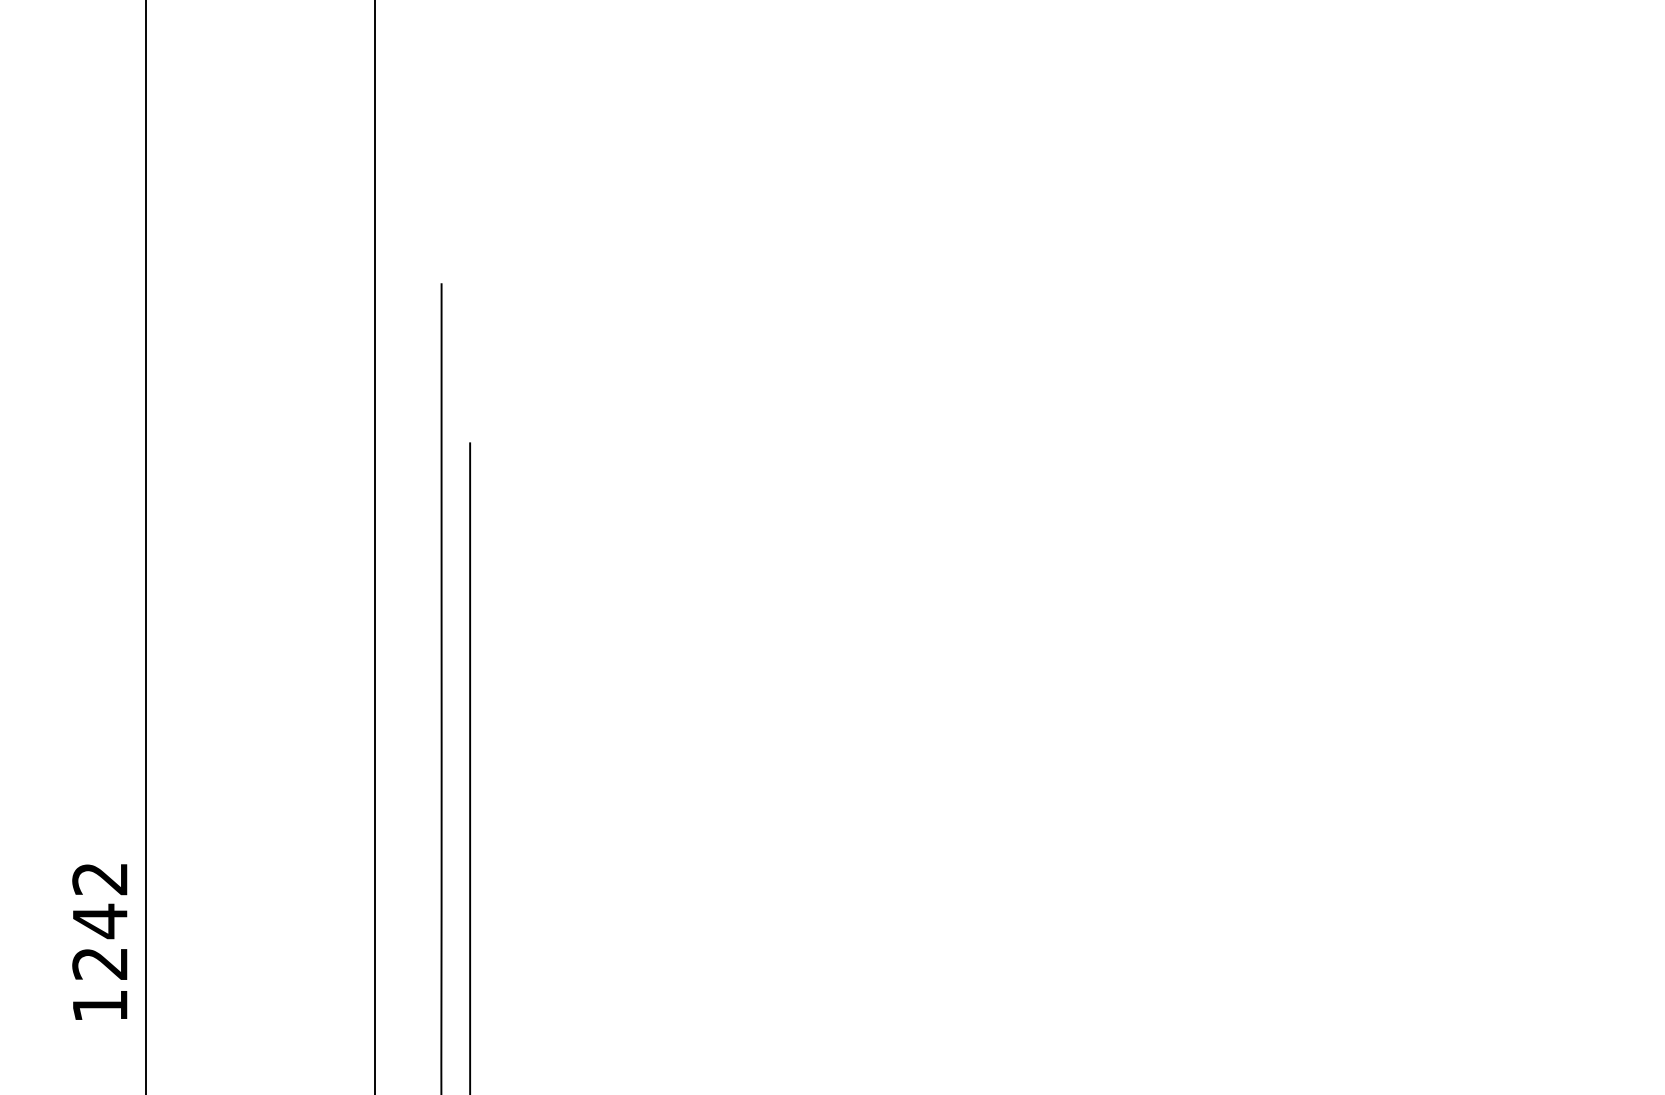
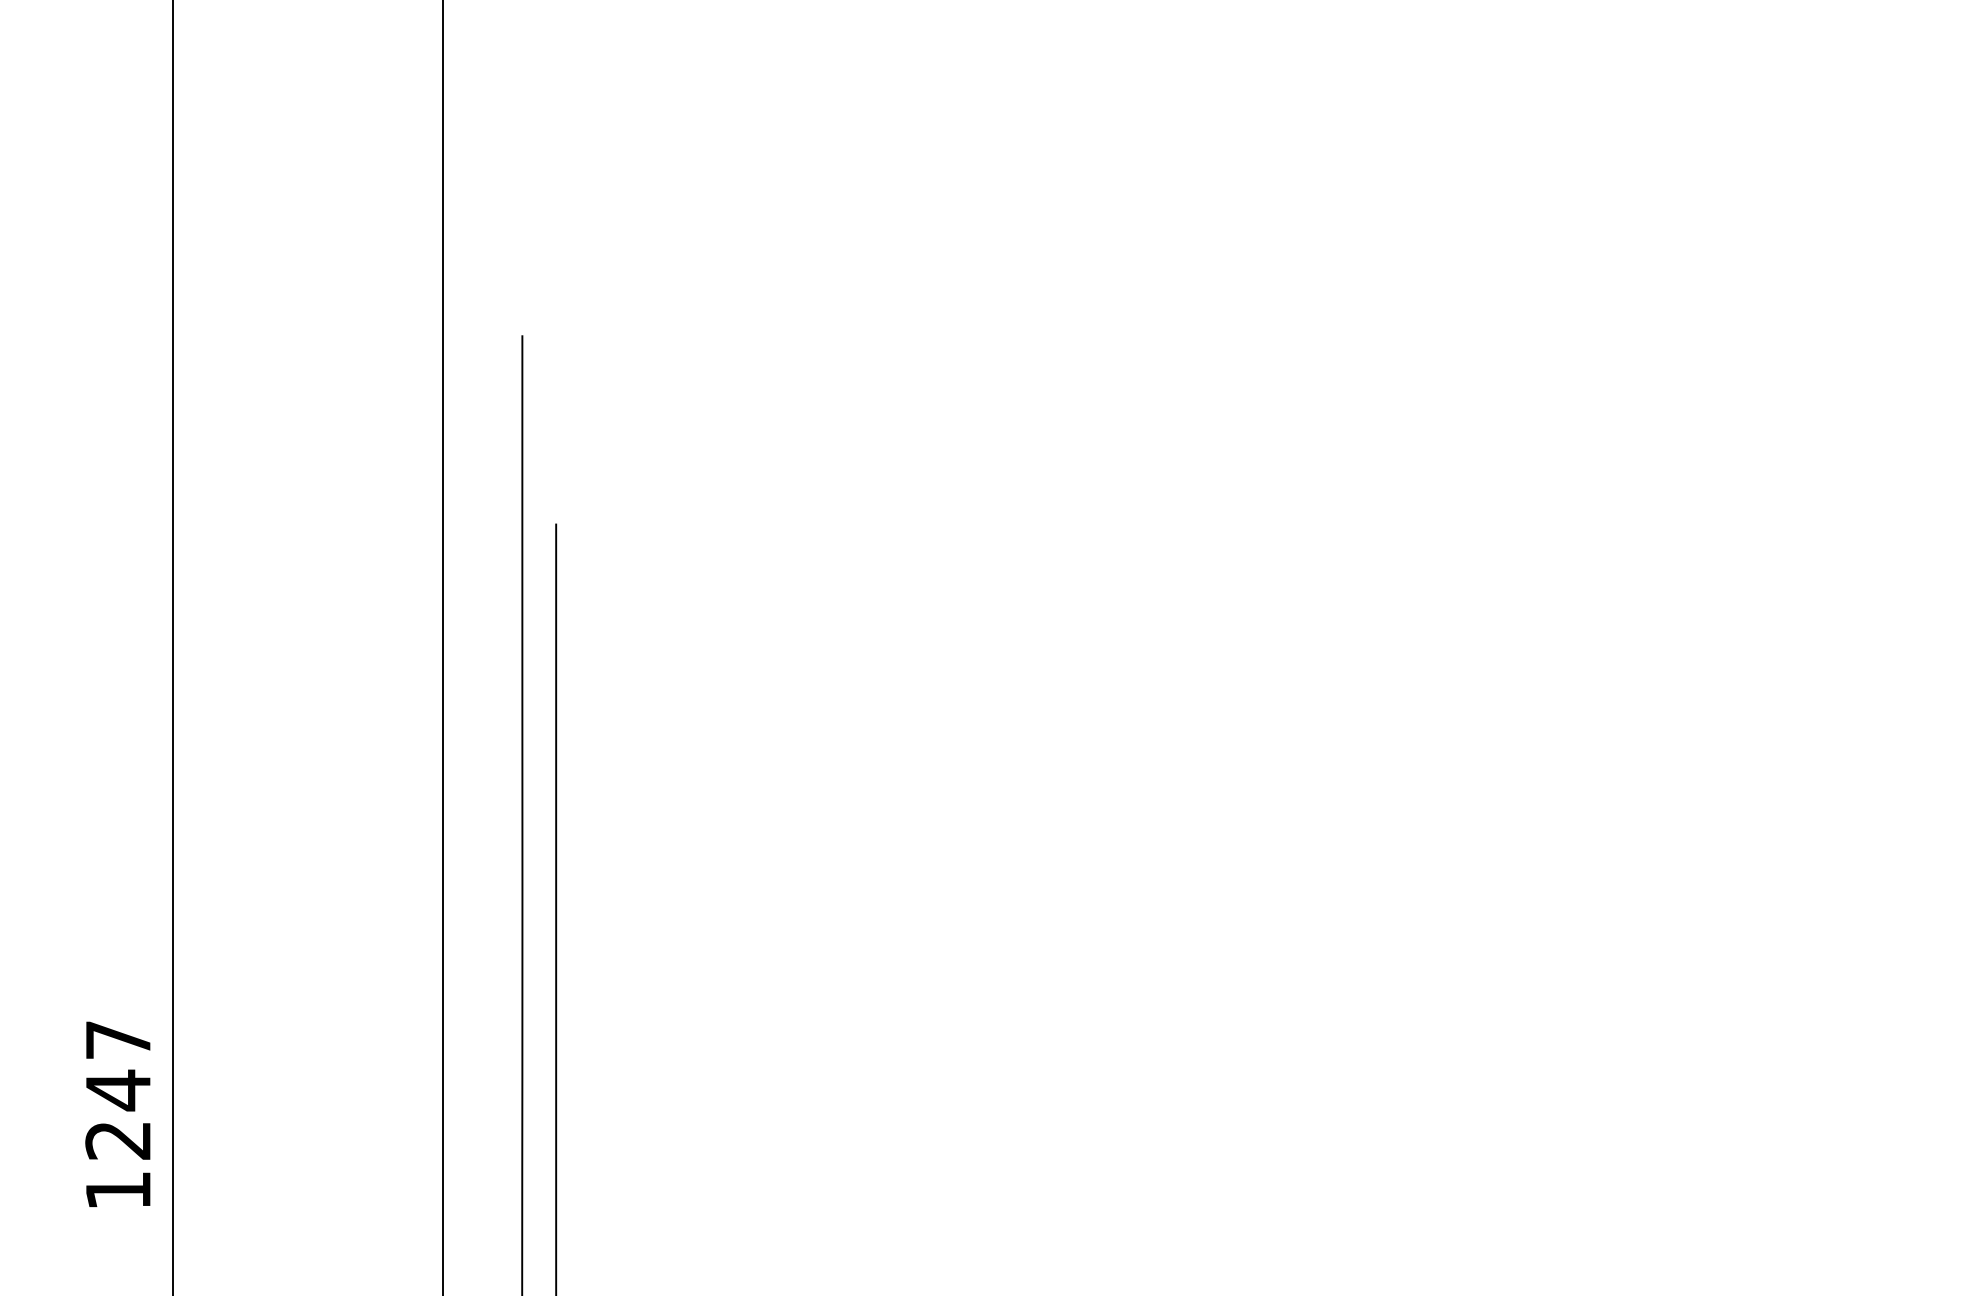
text: (99, 879) -> (117, 1040), 1242 -> 1247

